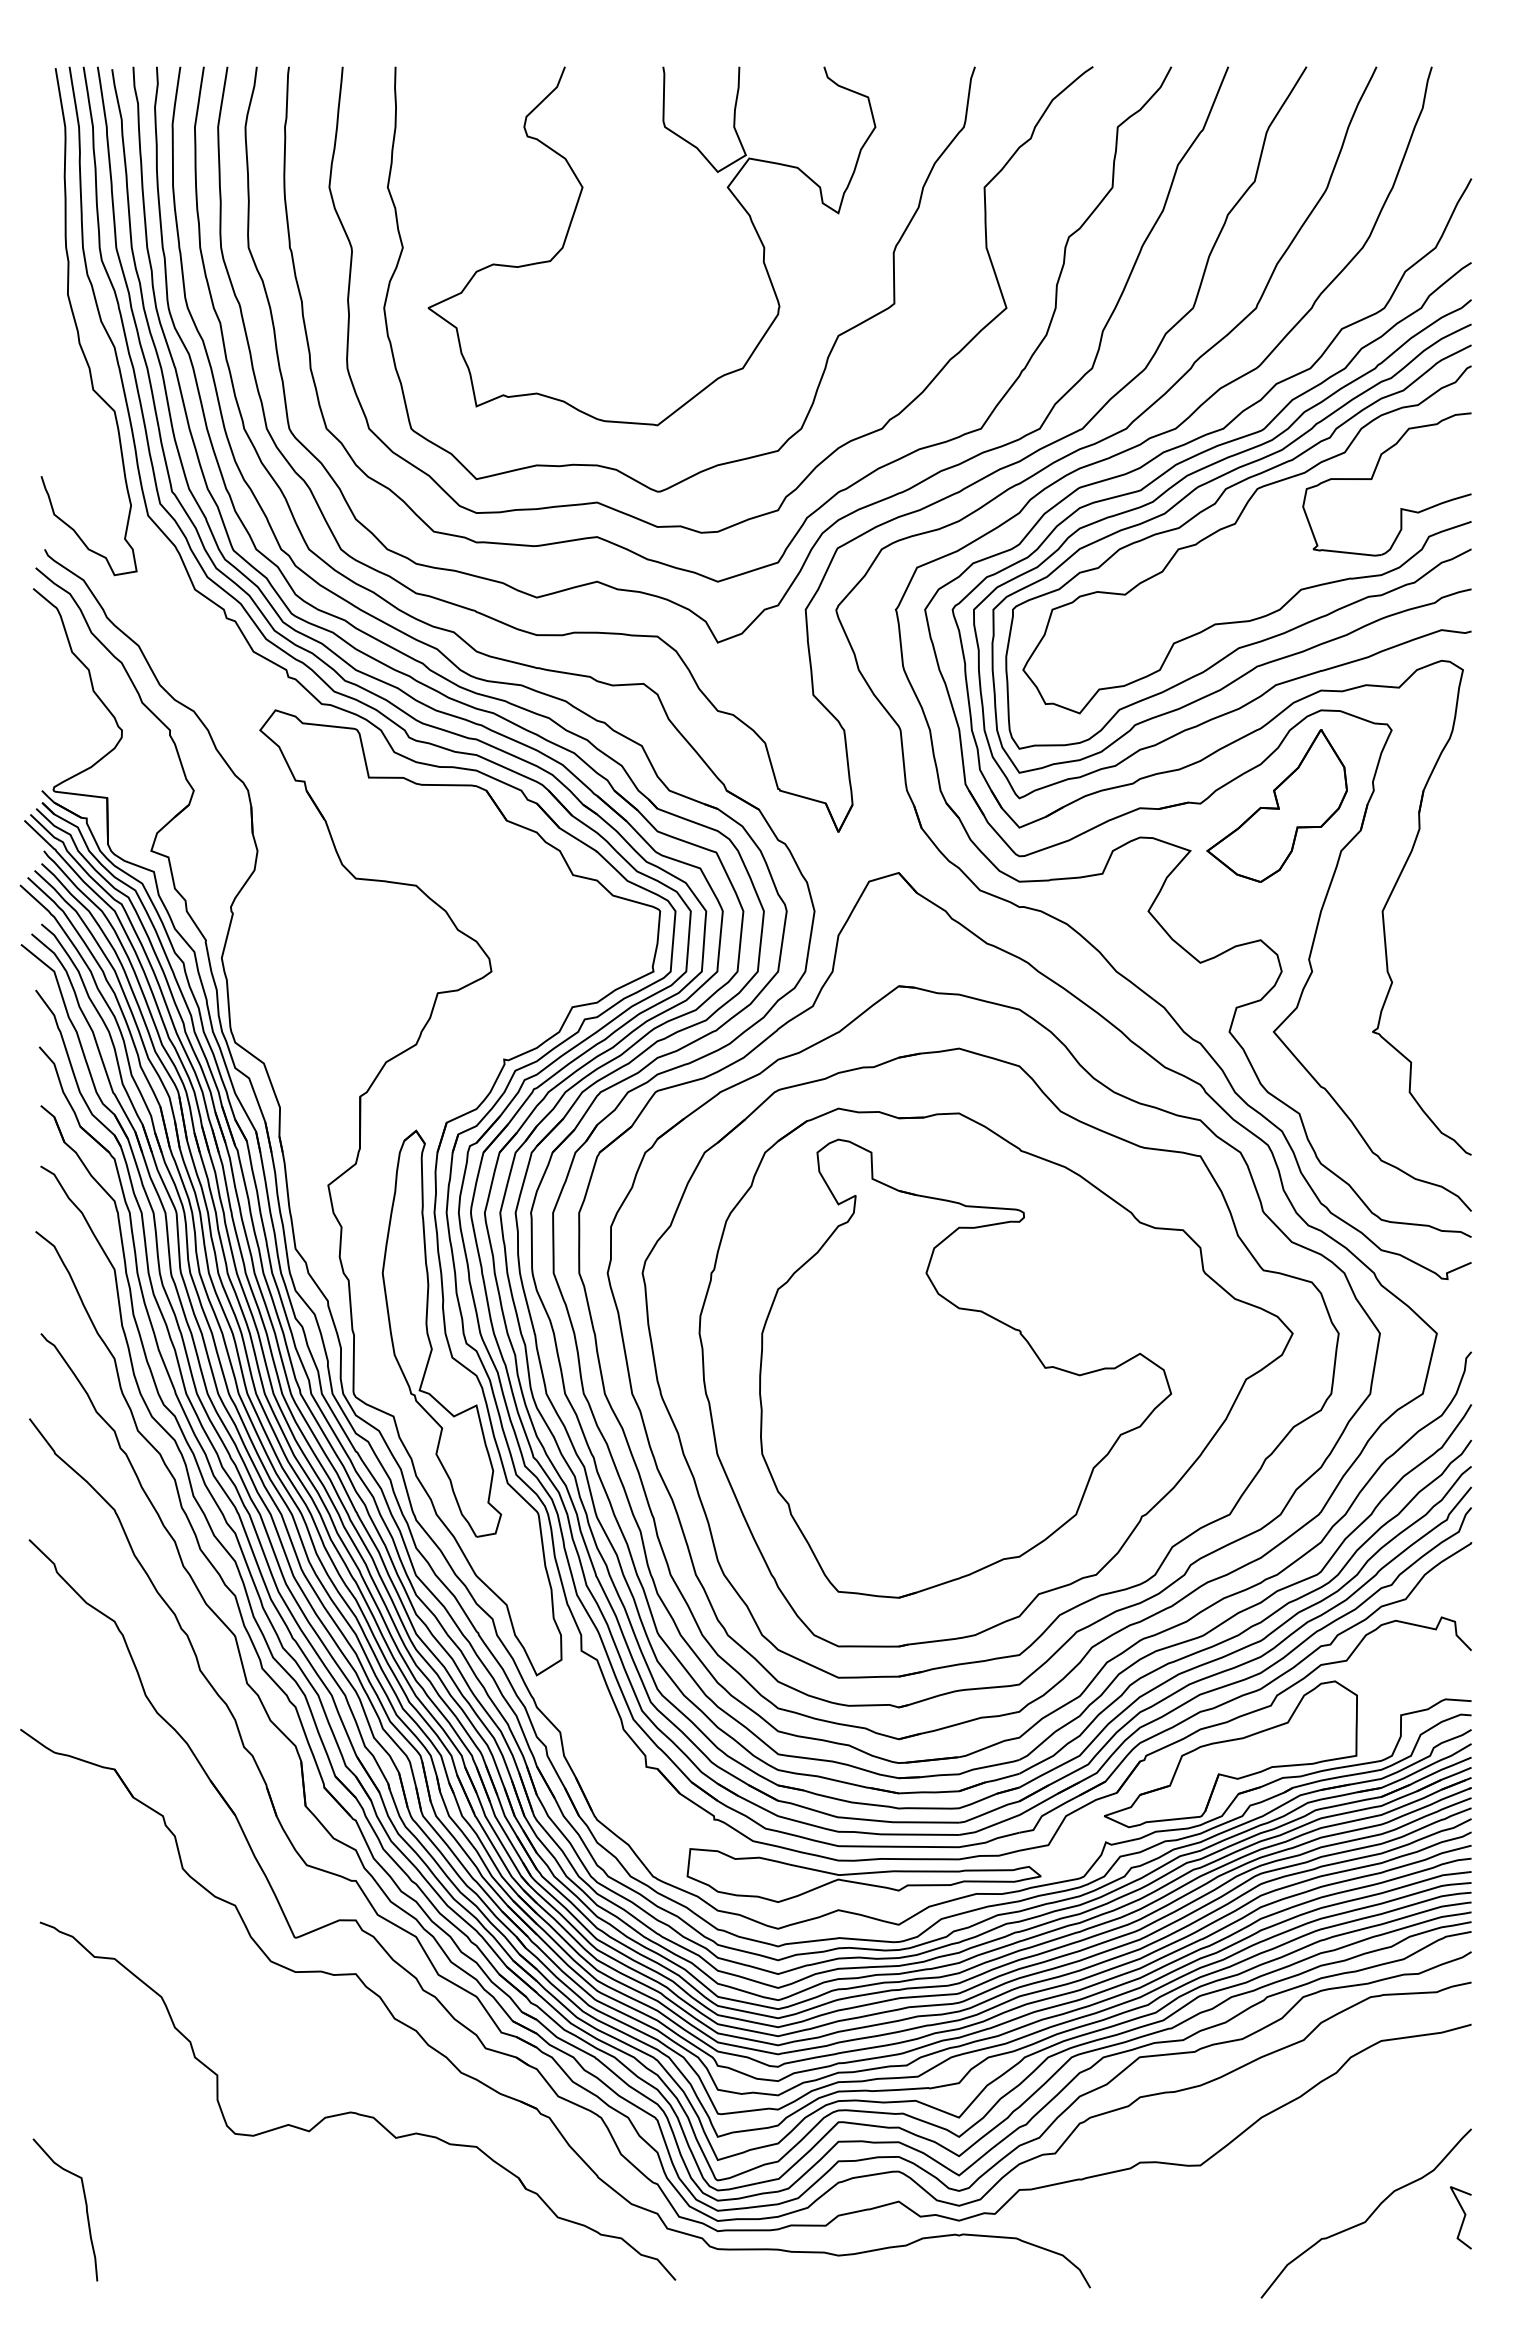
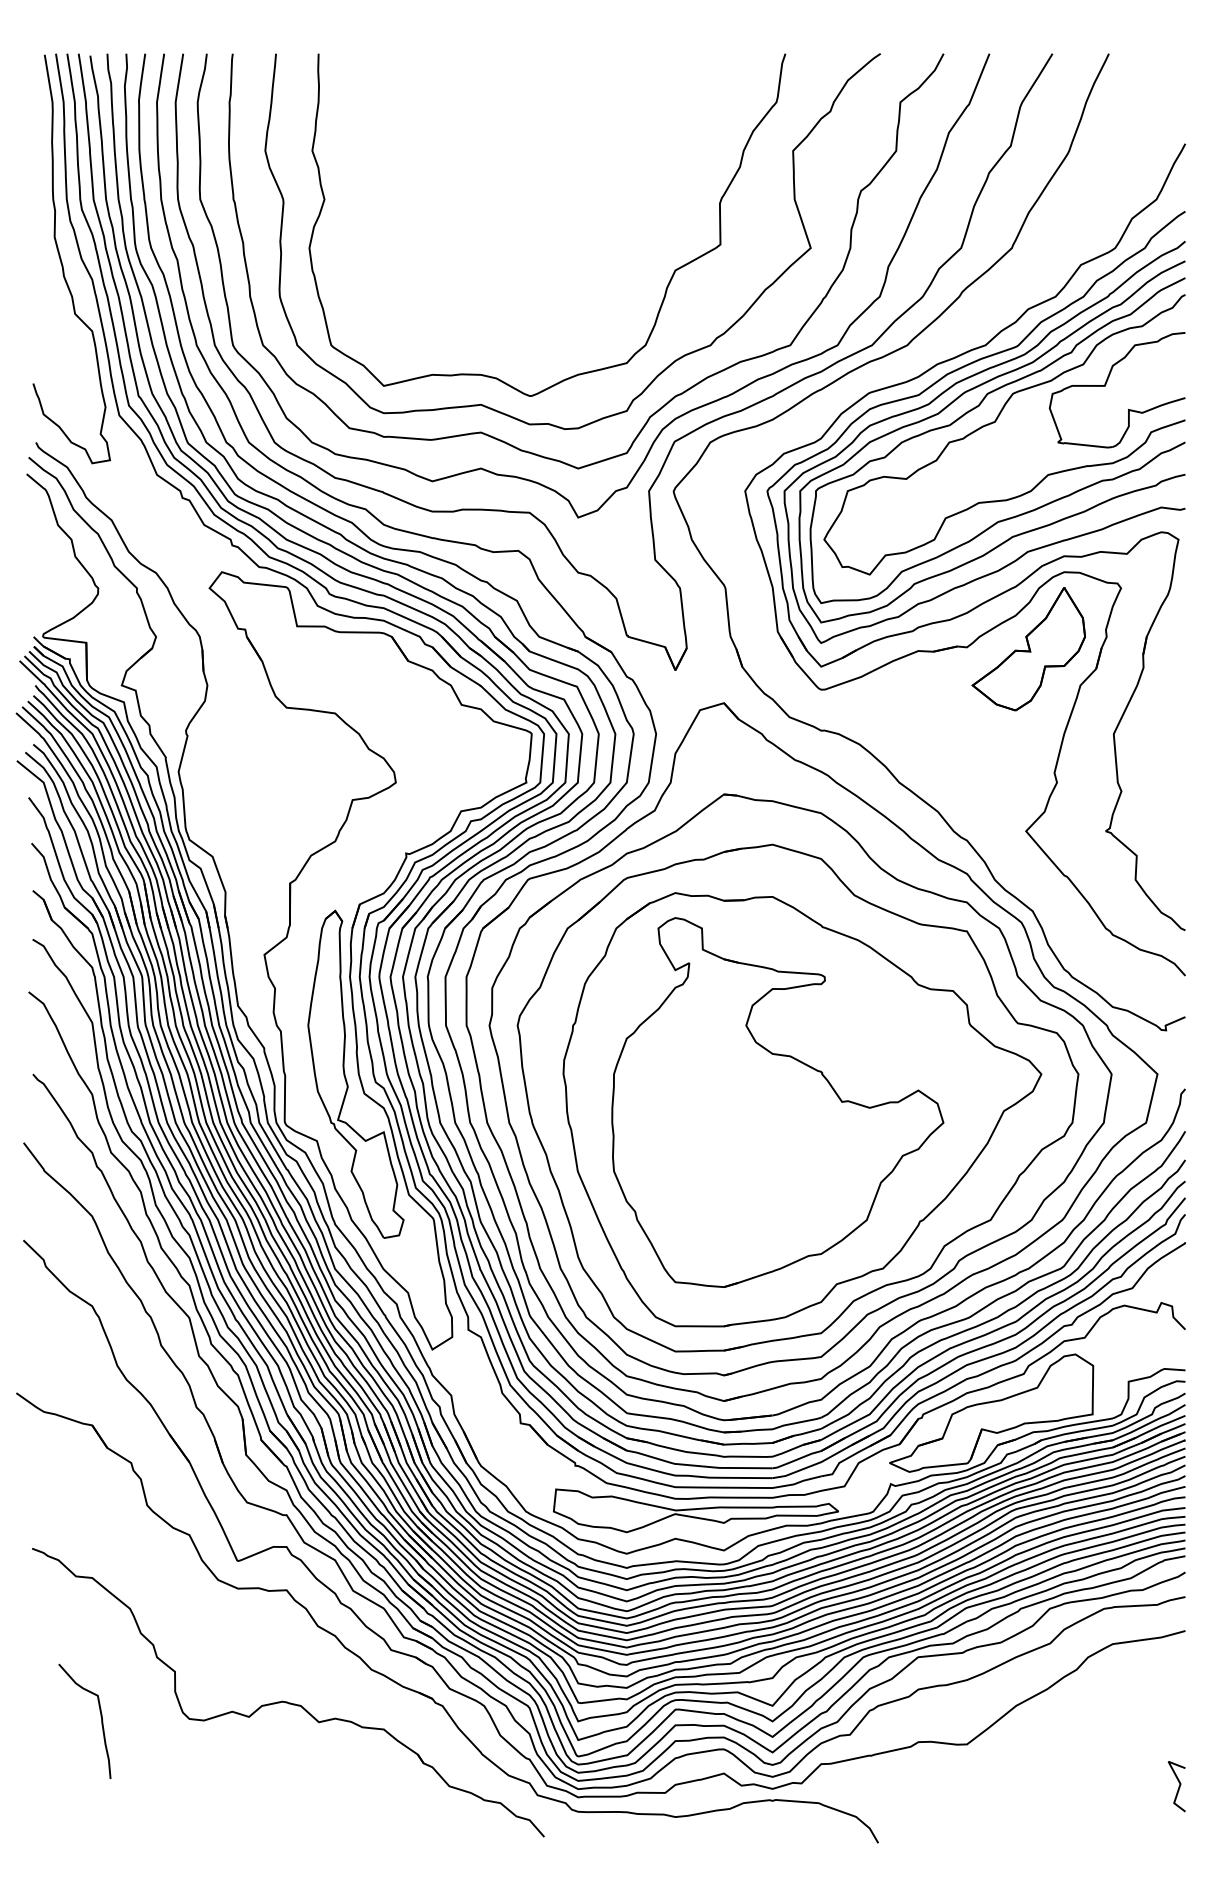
part: (572, 221) -> (461, 178), removed
part: (1154, 837) -> (930, 674), removed
curve: (85, 2207) -> (101, 1719), moved
curve: (1368, 2216) -> (1102, 1785), removed

